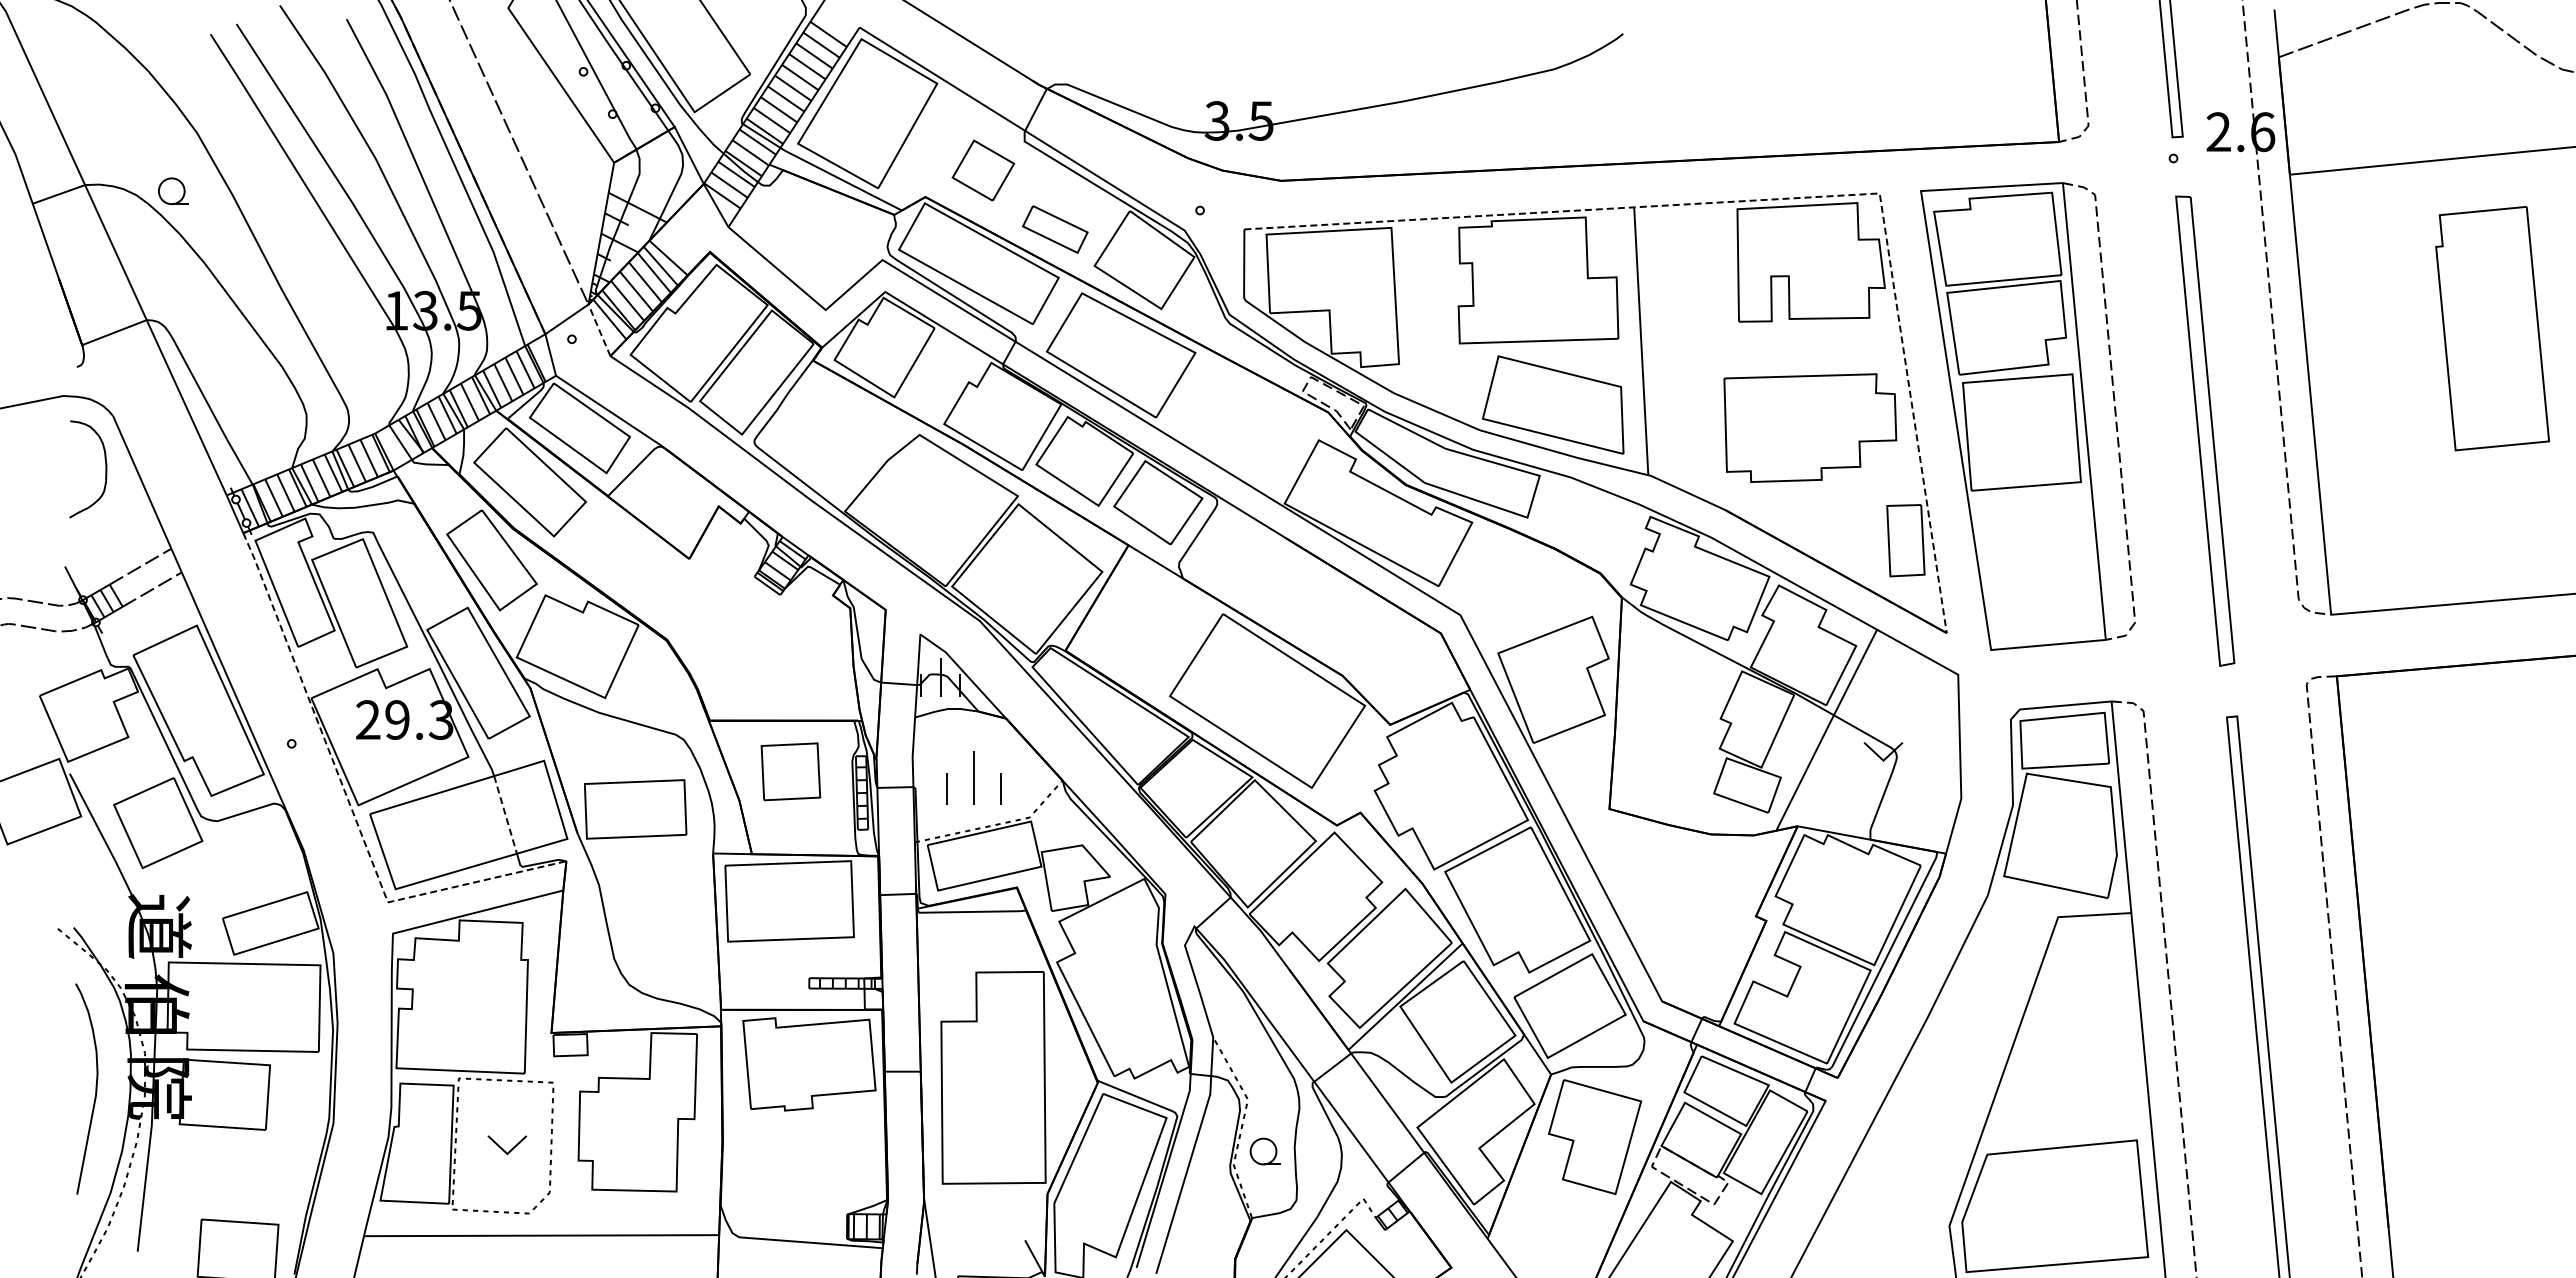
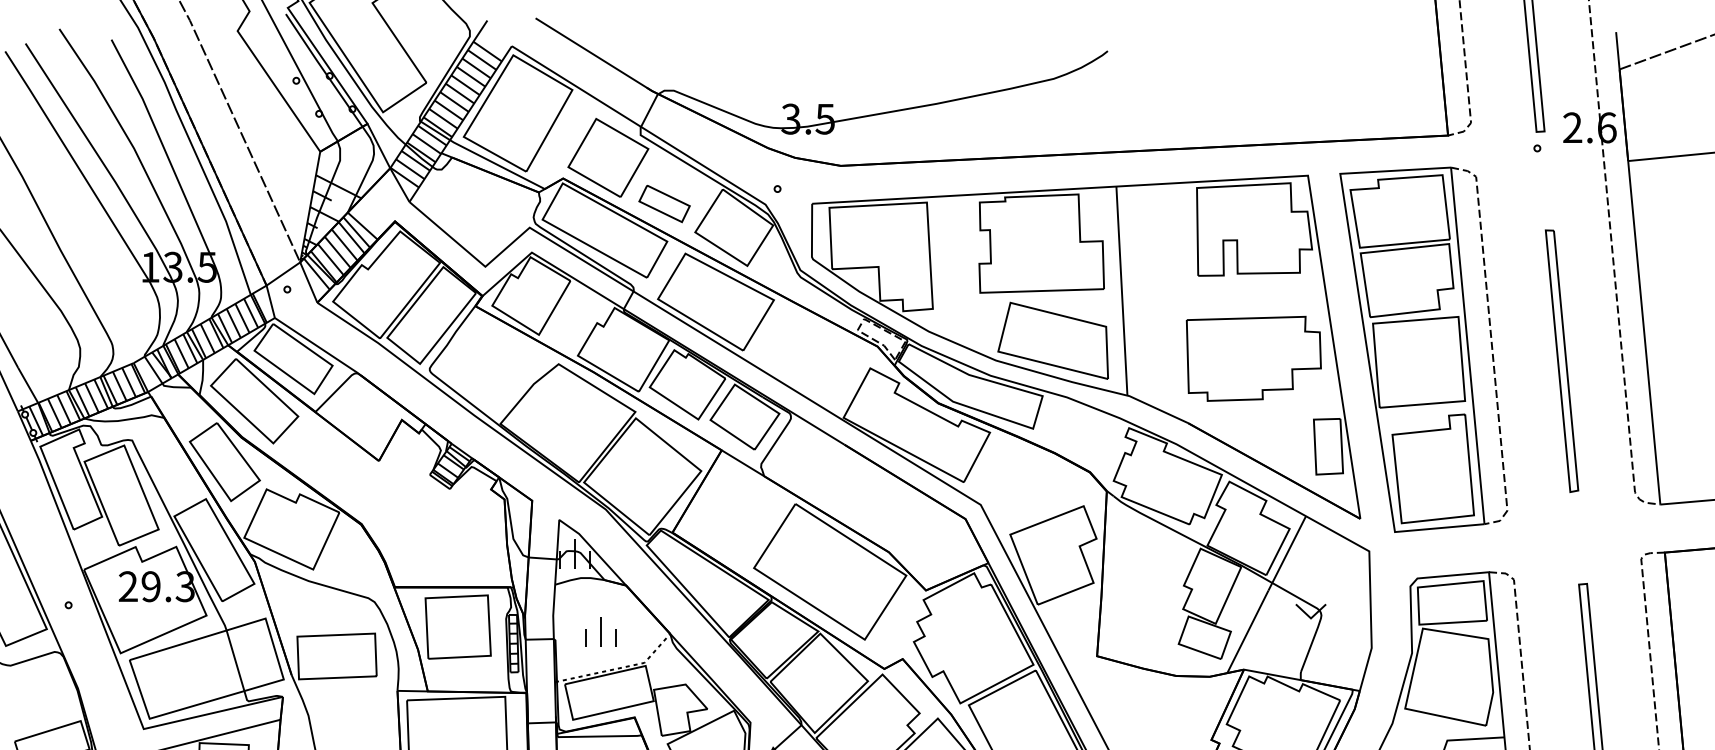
part: (983, 170) -> (608, 157), size x1.67
line: (1783, 198) -> (1232, 179), dashed -> solid
line: (599, 329) -> (308, 281), dashed -> solid
part: (2204, 430) -> (1561, 360), size x0.71
part: (2040, 568) -> (1433, 468), added
part: (790, 771) -> (457, 626), size x1.43
part: (973, 778) -> (600, 632), size x0.71
line: (349, 803) -> (113, 651), dashed -> solid
line: (505, 815) -> (235, 661), dashed -> solid

